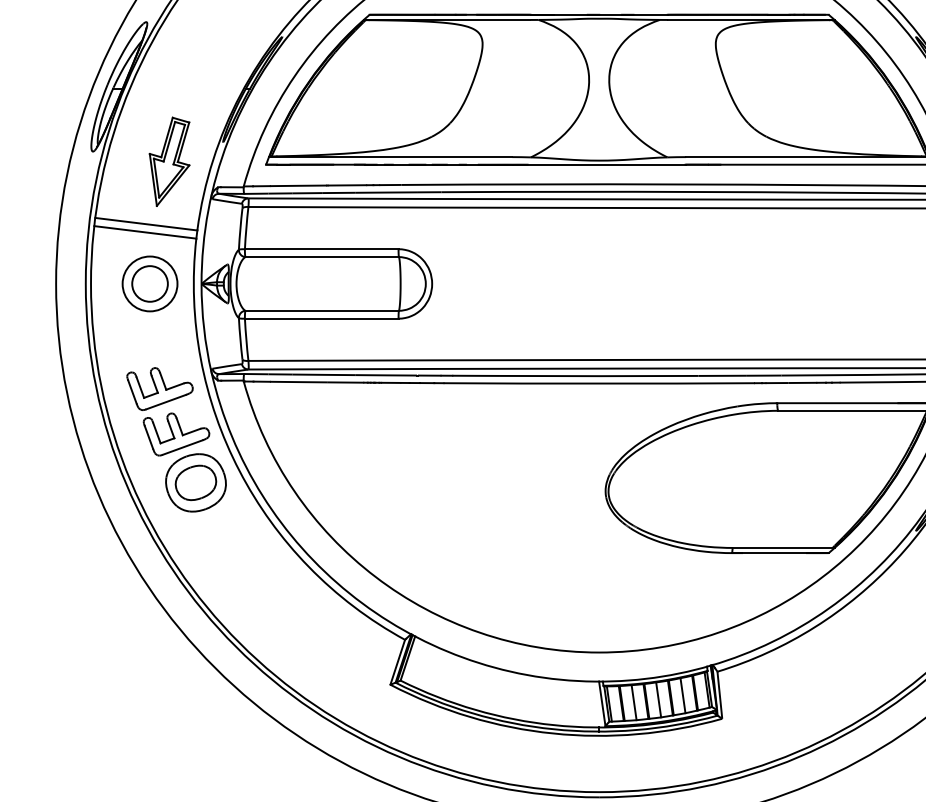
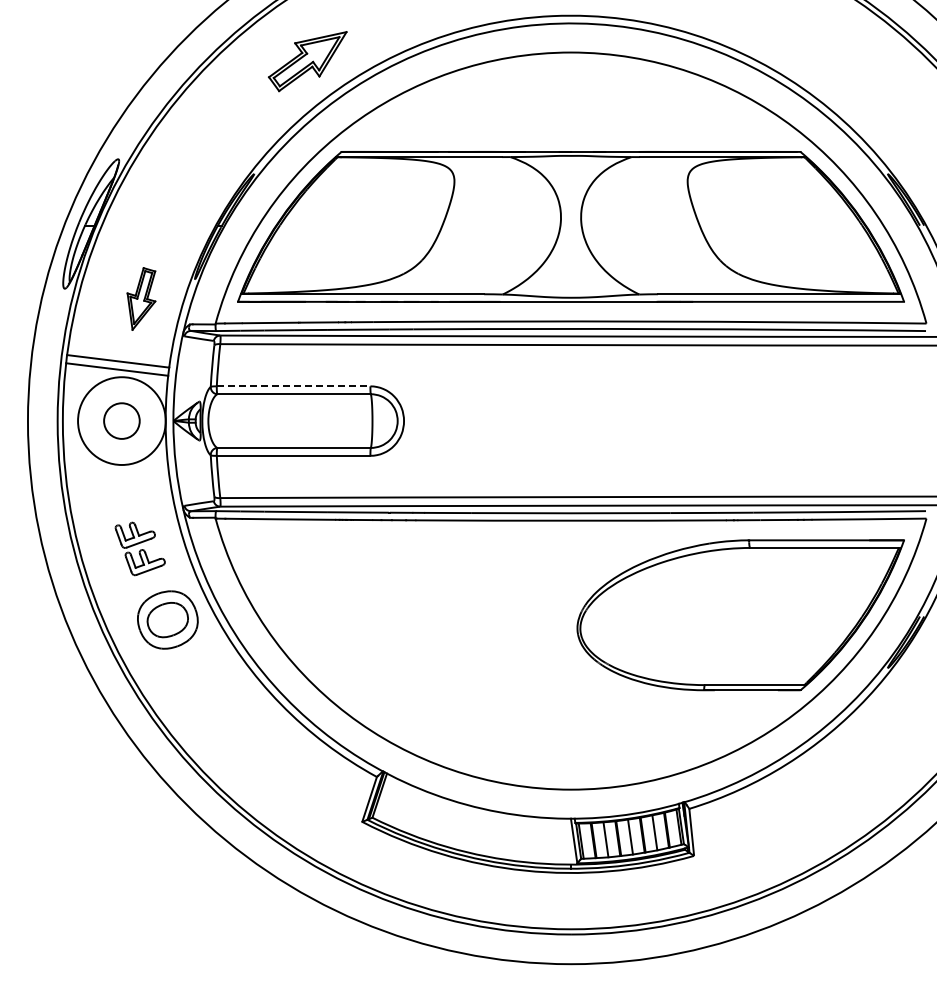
part: (169, 161) -> (141, 298), size x0.7
line: (321, 249) -> (293, 386), solid -> dashed
circle: (149, 283) -> (121, 420), size x1.6
part: (168, 411) -> (140, 548), size x0.6

